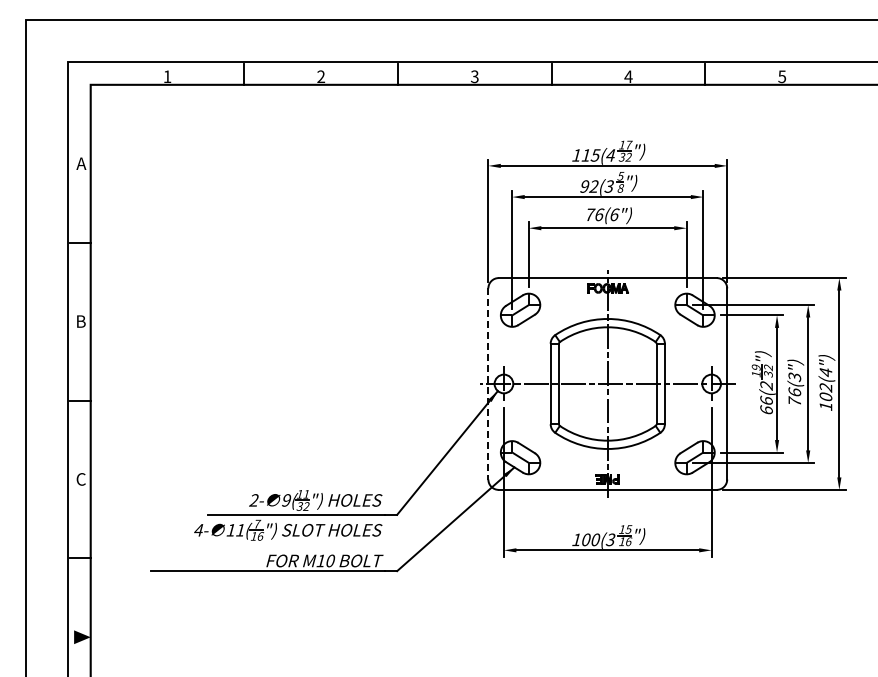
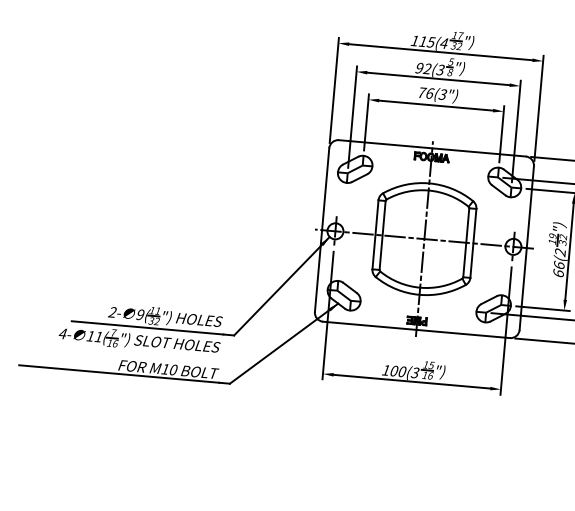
text: (614, 214) -> (442, 94), (6") -> (3")
line: (488, 383) -> (322, 229), dashed -> solid

